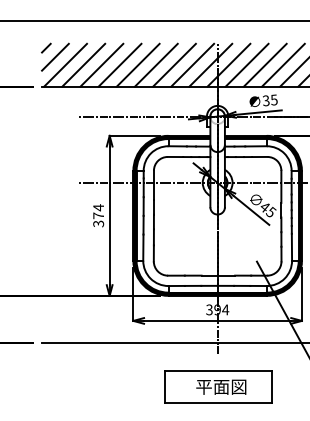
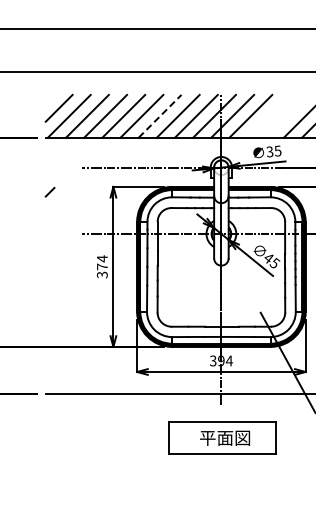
line: (45, 47) -> (49, 191), moved
line: (156, 64) -> (160, 115), solid -> dashed
line: (264, 64) -> (268, 115), removed
line: (282, 64) -> (286, 115), removed

